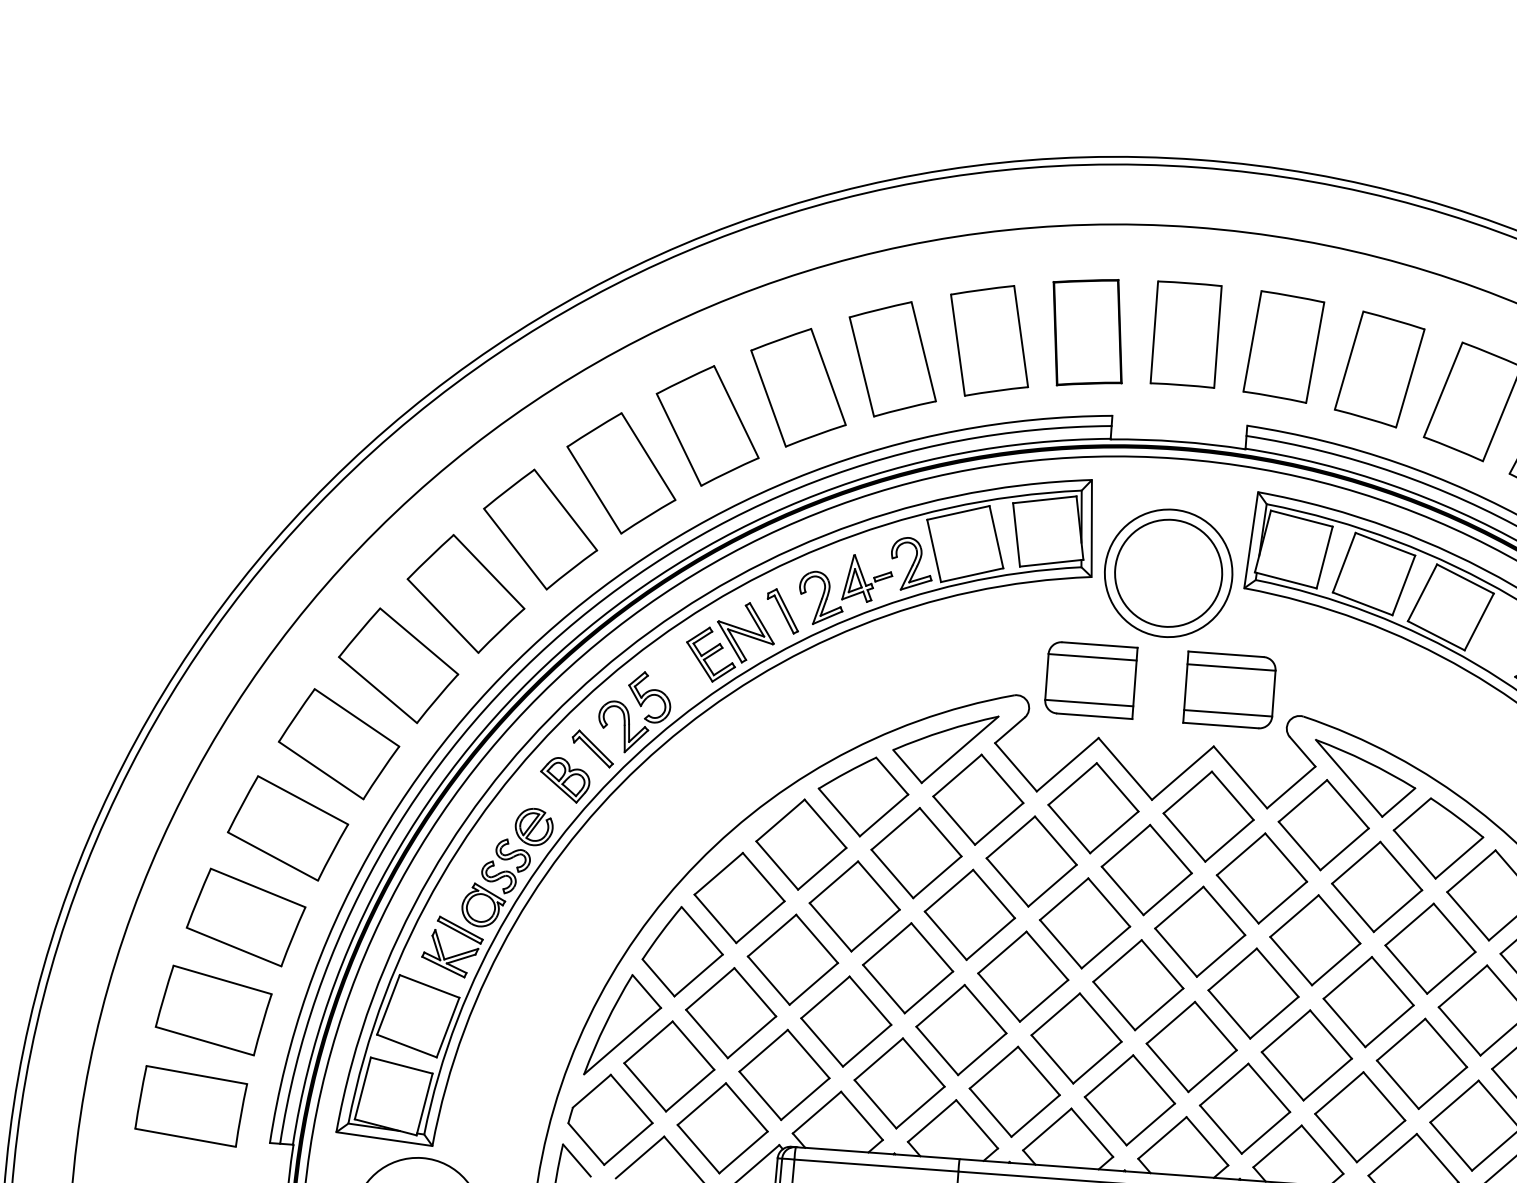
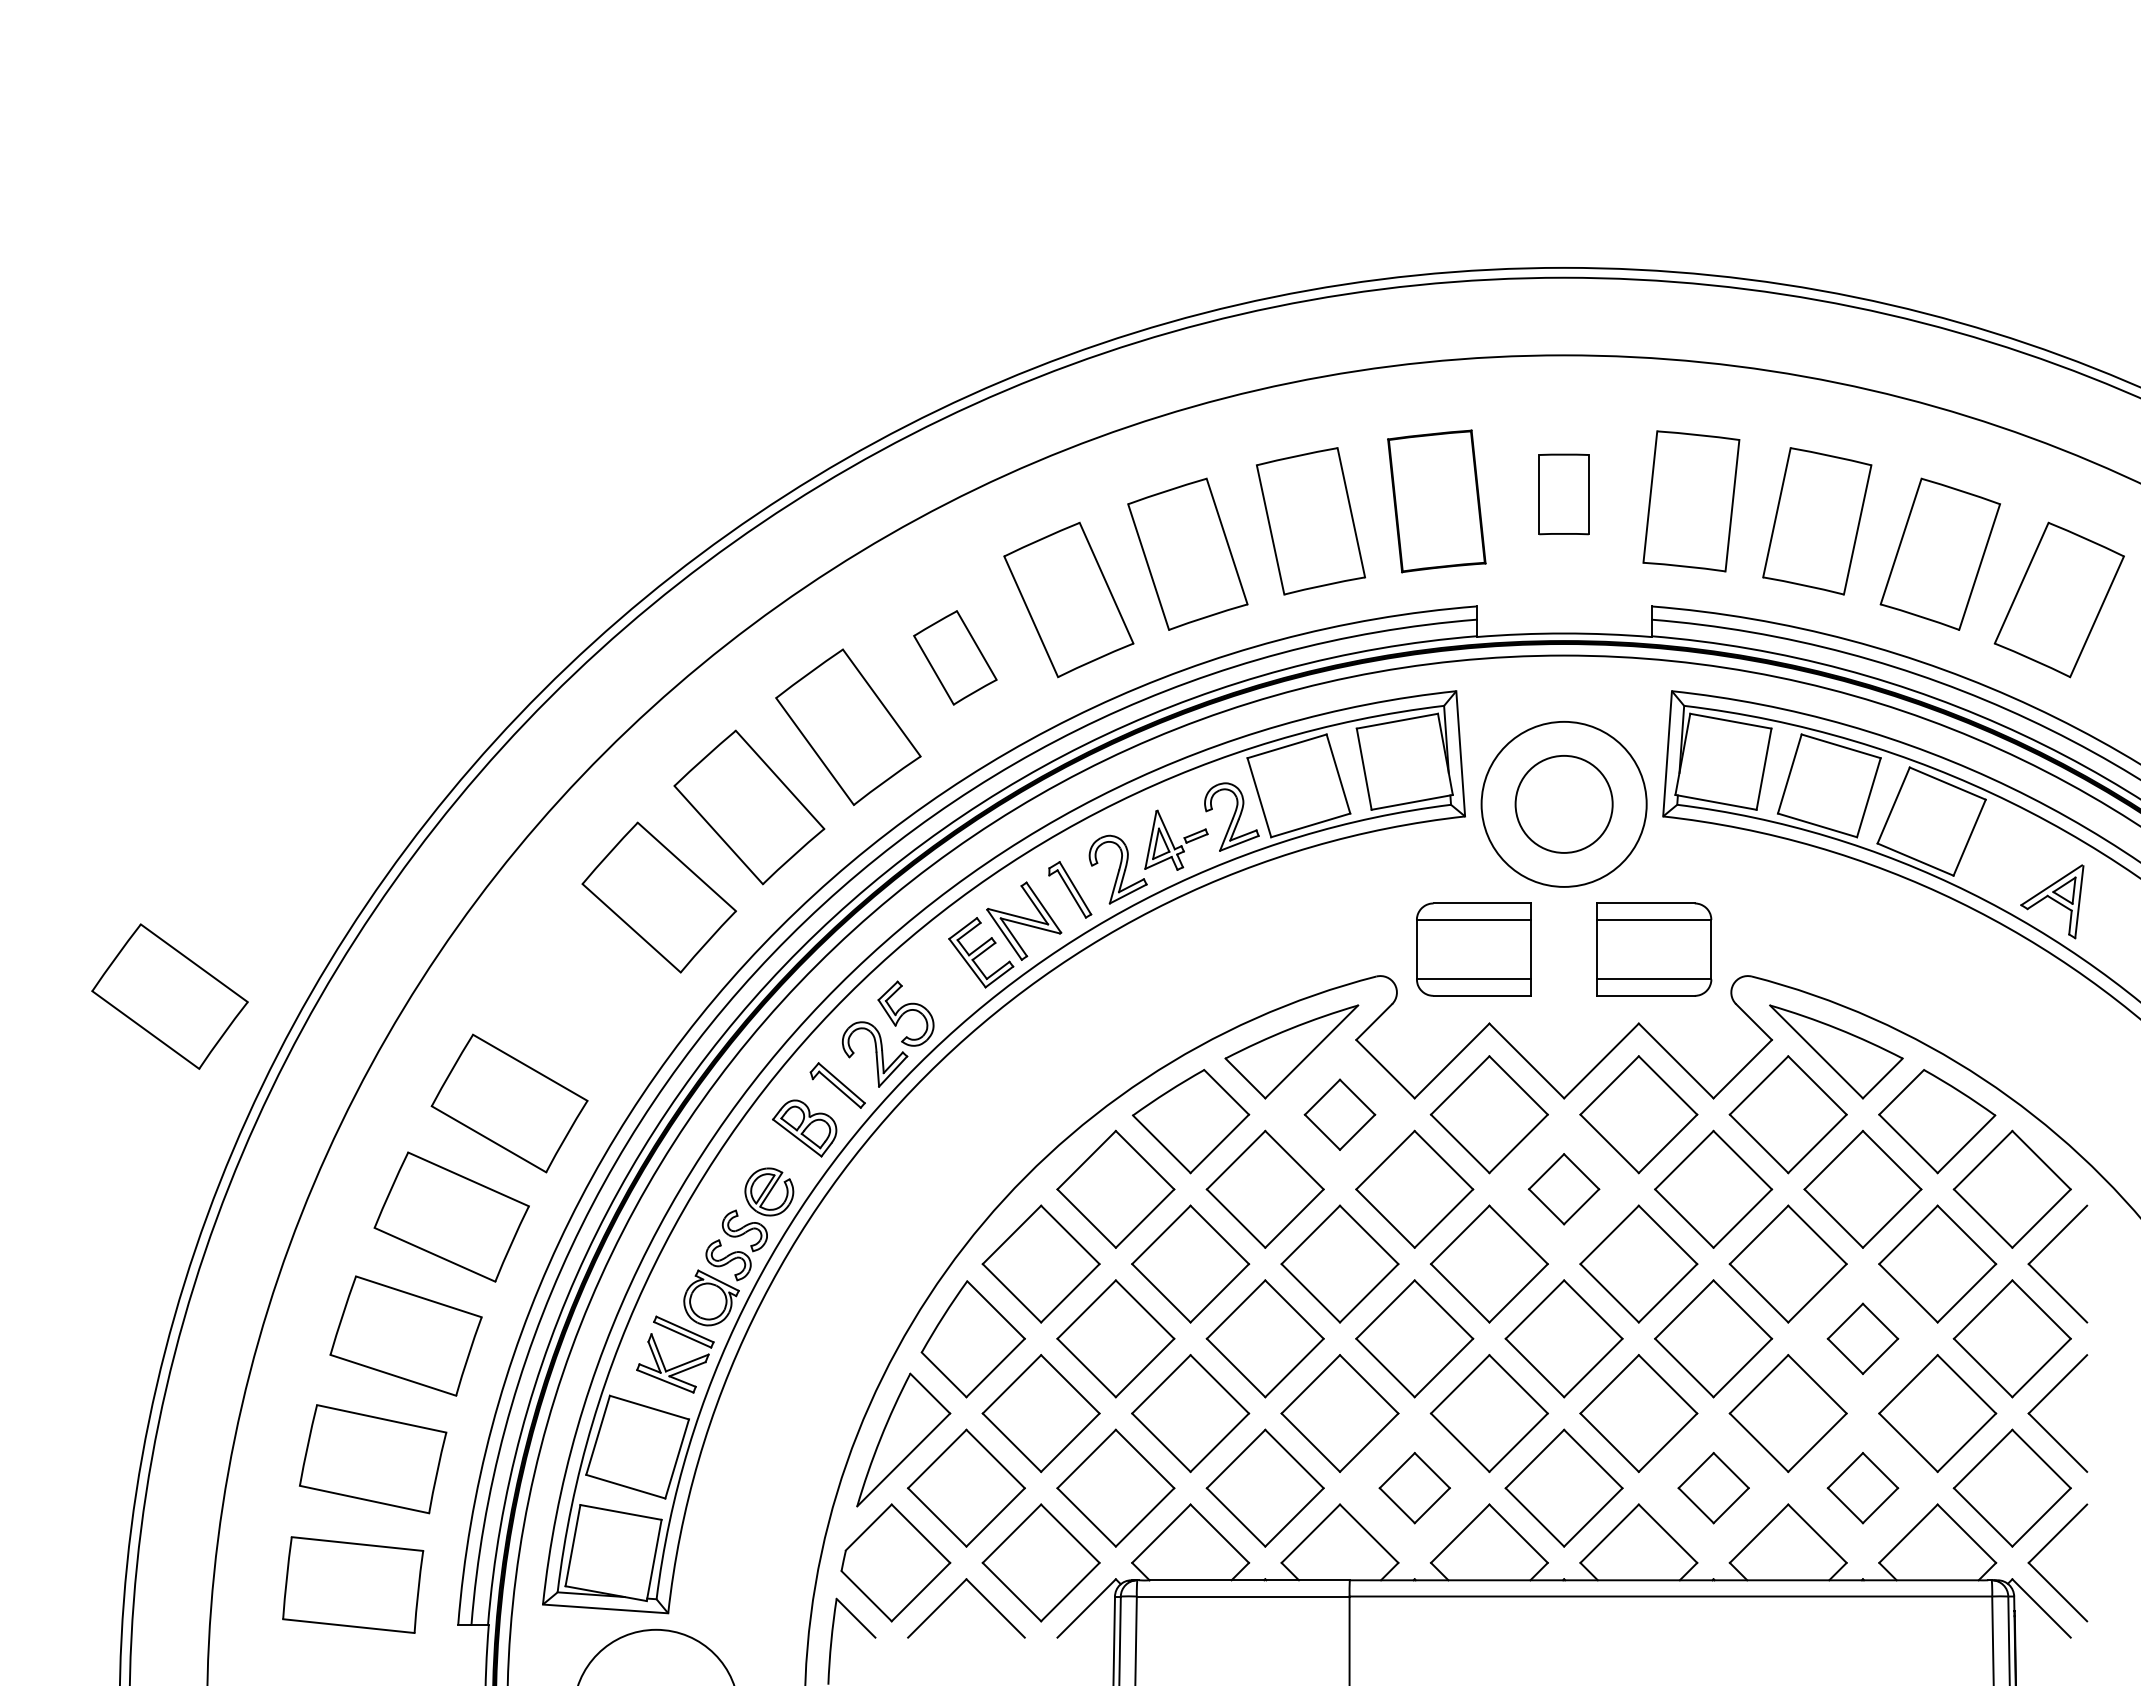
part: (1185, 334) -> (1563, 494), size x0.6
part: (707, 425) -> (955, 657), size x0.6
circle: (1168, 573) -> (1563, 804), size x0.7
part: (398, 665) -> (169, 996), moved
part: (977, 799) -> (1339, 1114), size x0.6
part: (1146, 869) -> (1563, 1188), size x0.6
part: (1368, 1001) -> (1862, 1338), size x0.6
part: (1014, 1091) -> (1414, 1487), size x0.6
part: (1245, 1108) -> (1713, 1487), size x0.6
part: (1359, 1116) -> (1862, 1487), size x0.6

